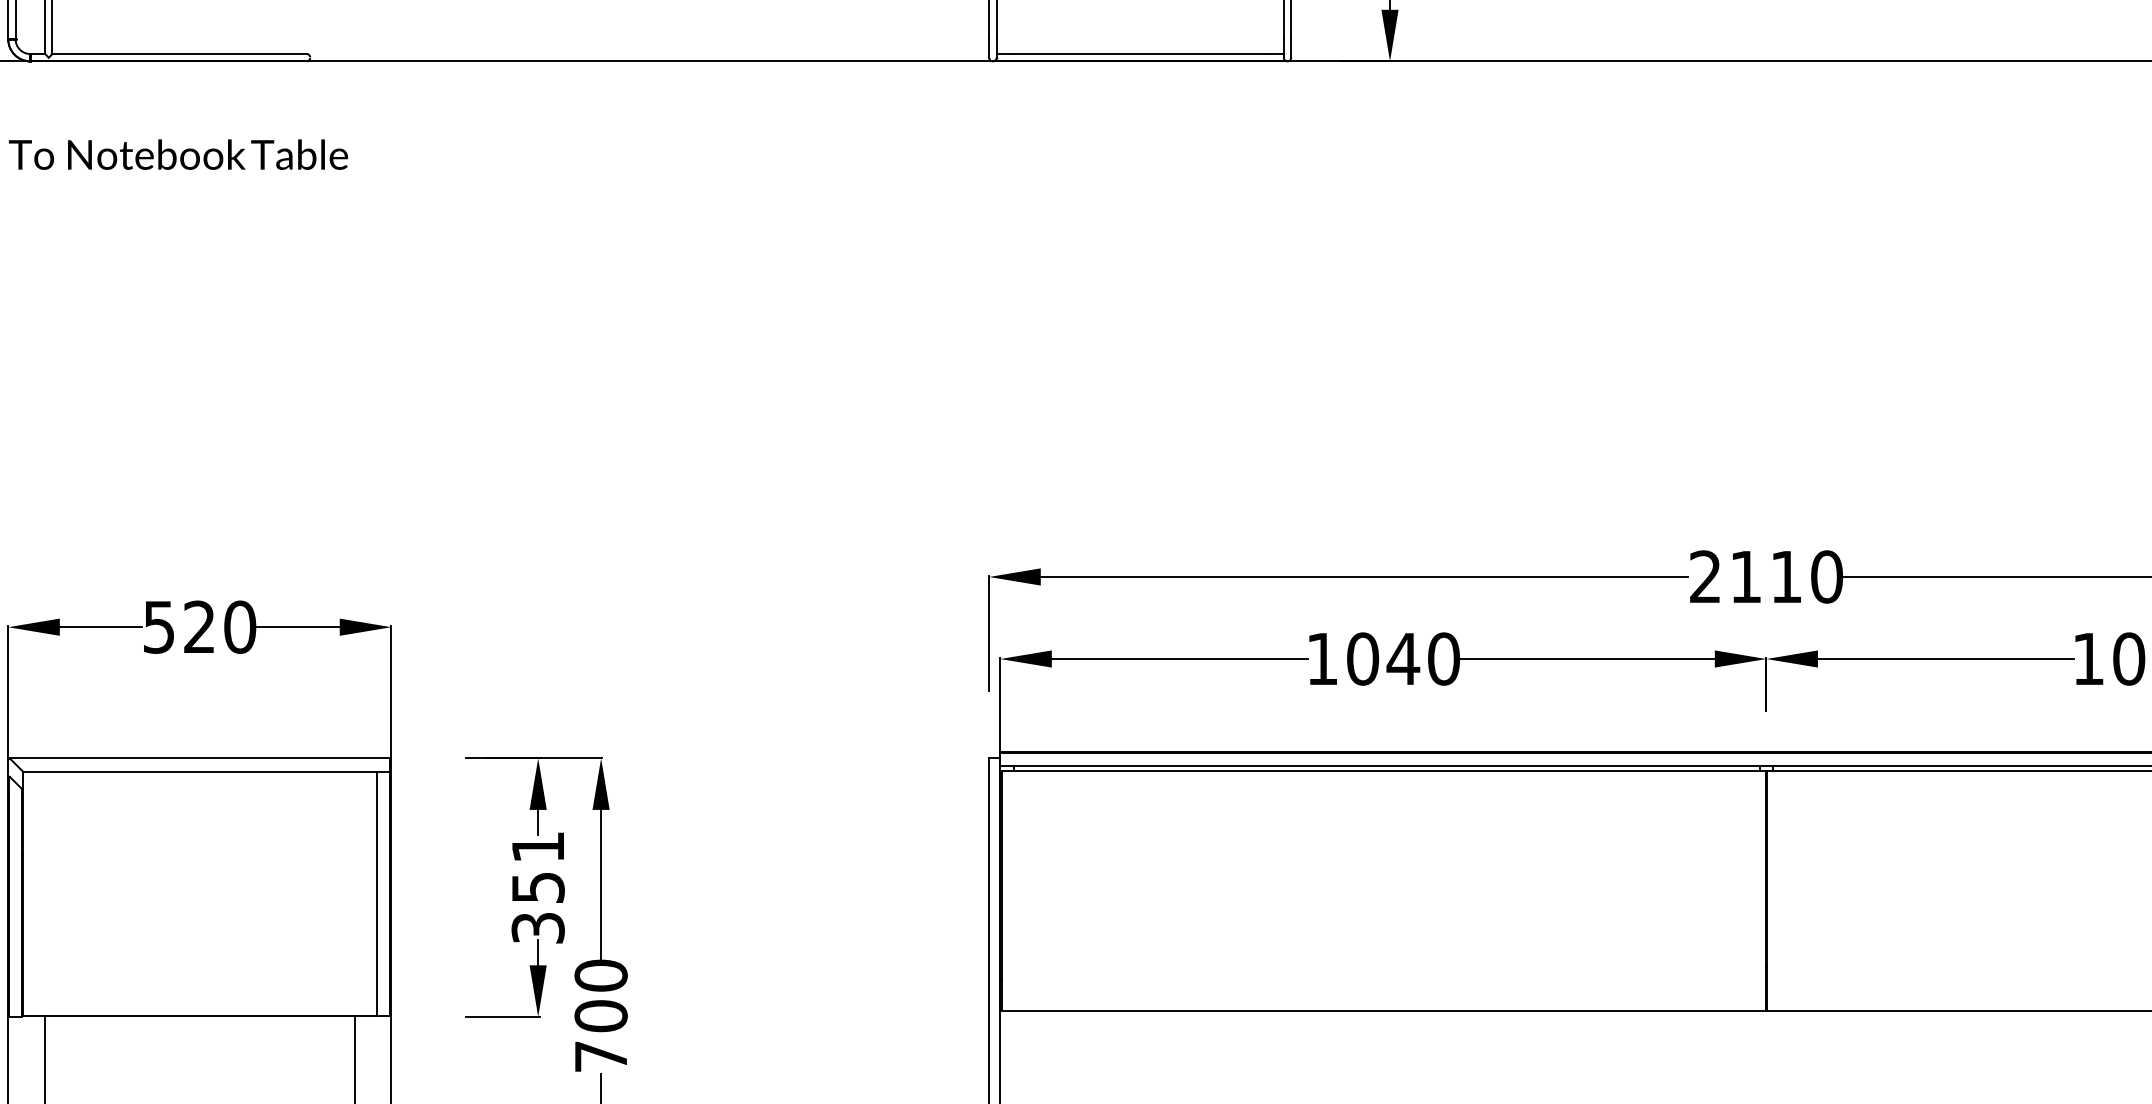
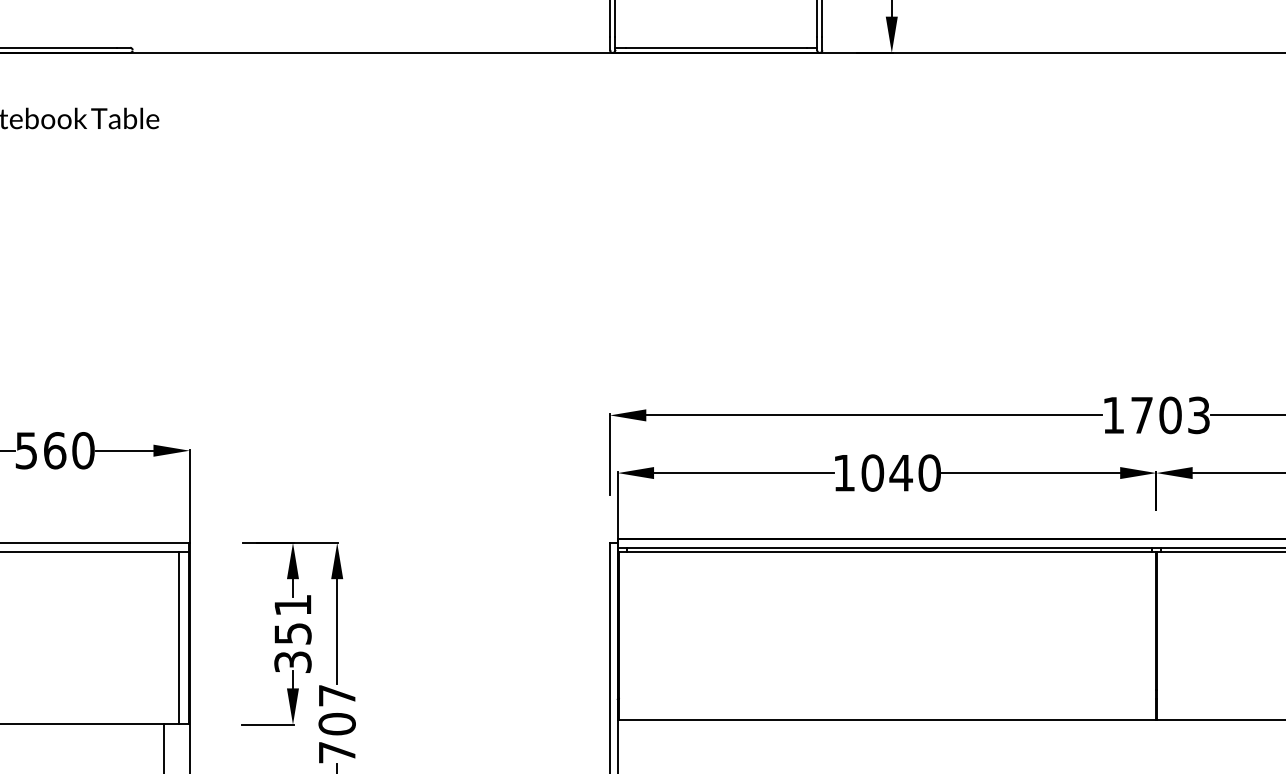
text: (1766, 576) -> (1156, 415), 2110 -> 1703
text: (199, 626) -> (54, 450), 520 -> 560
text: (600, 975) -> (336, 695), 700 -> 707

